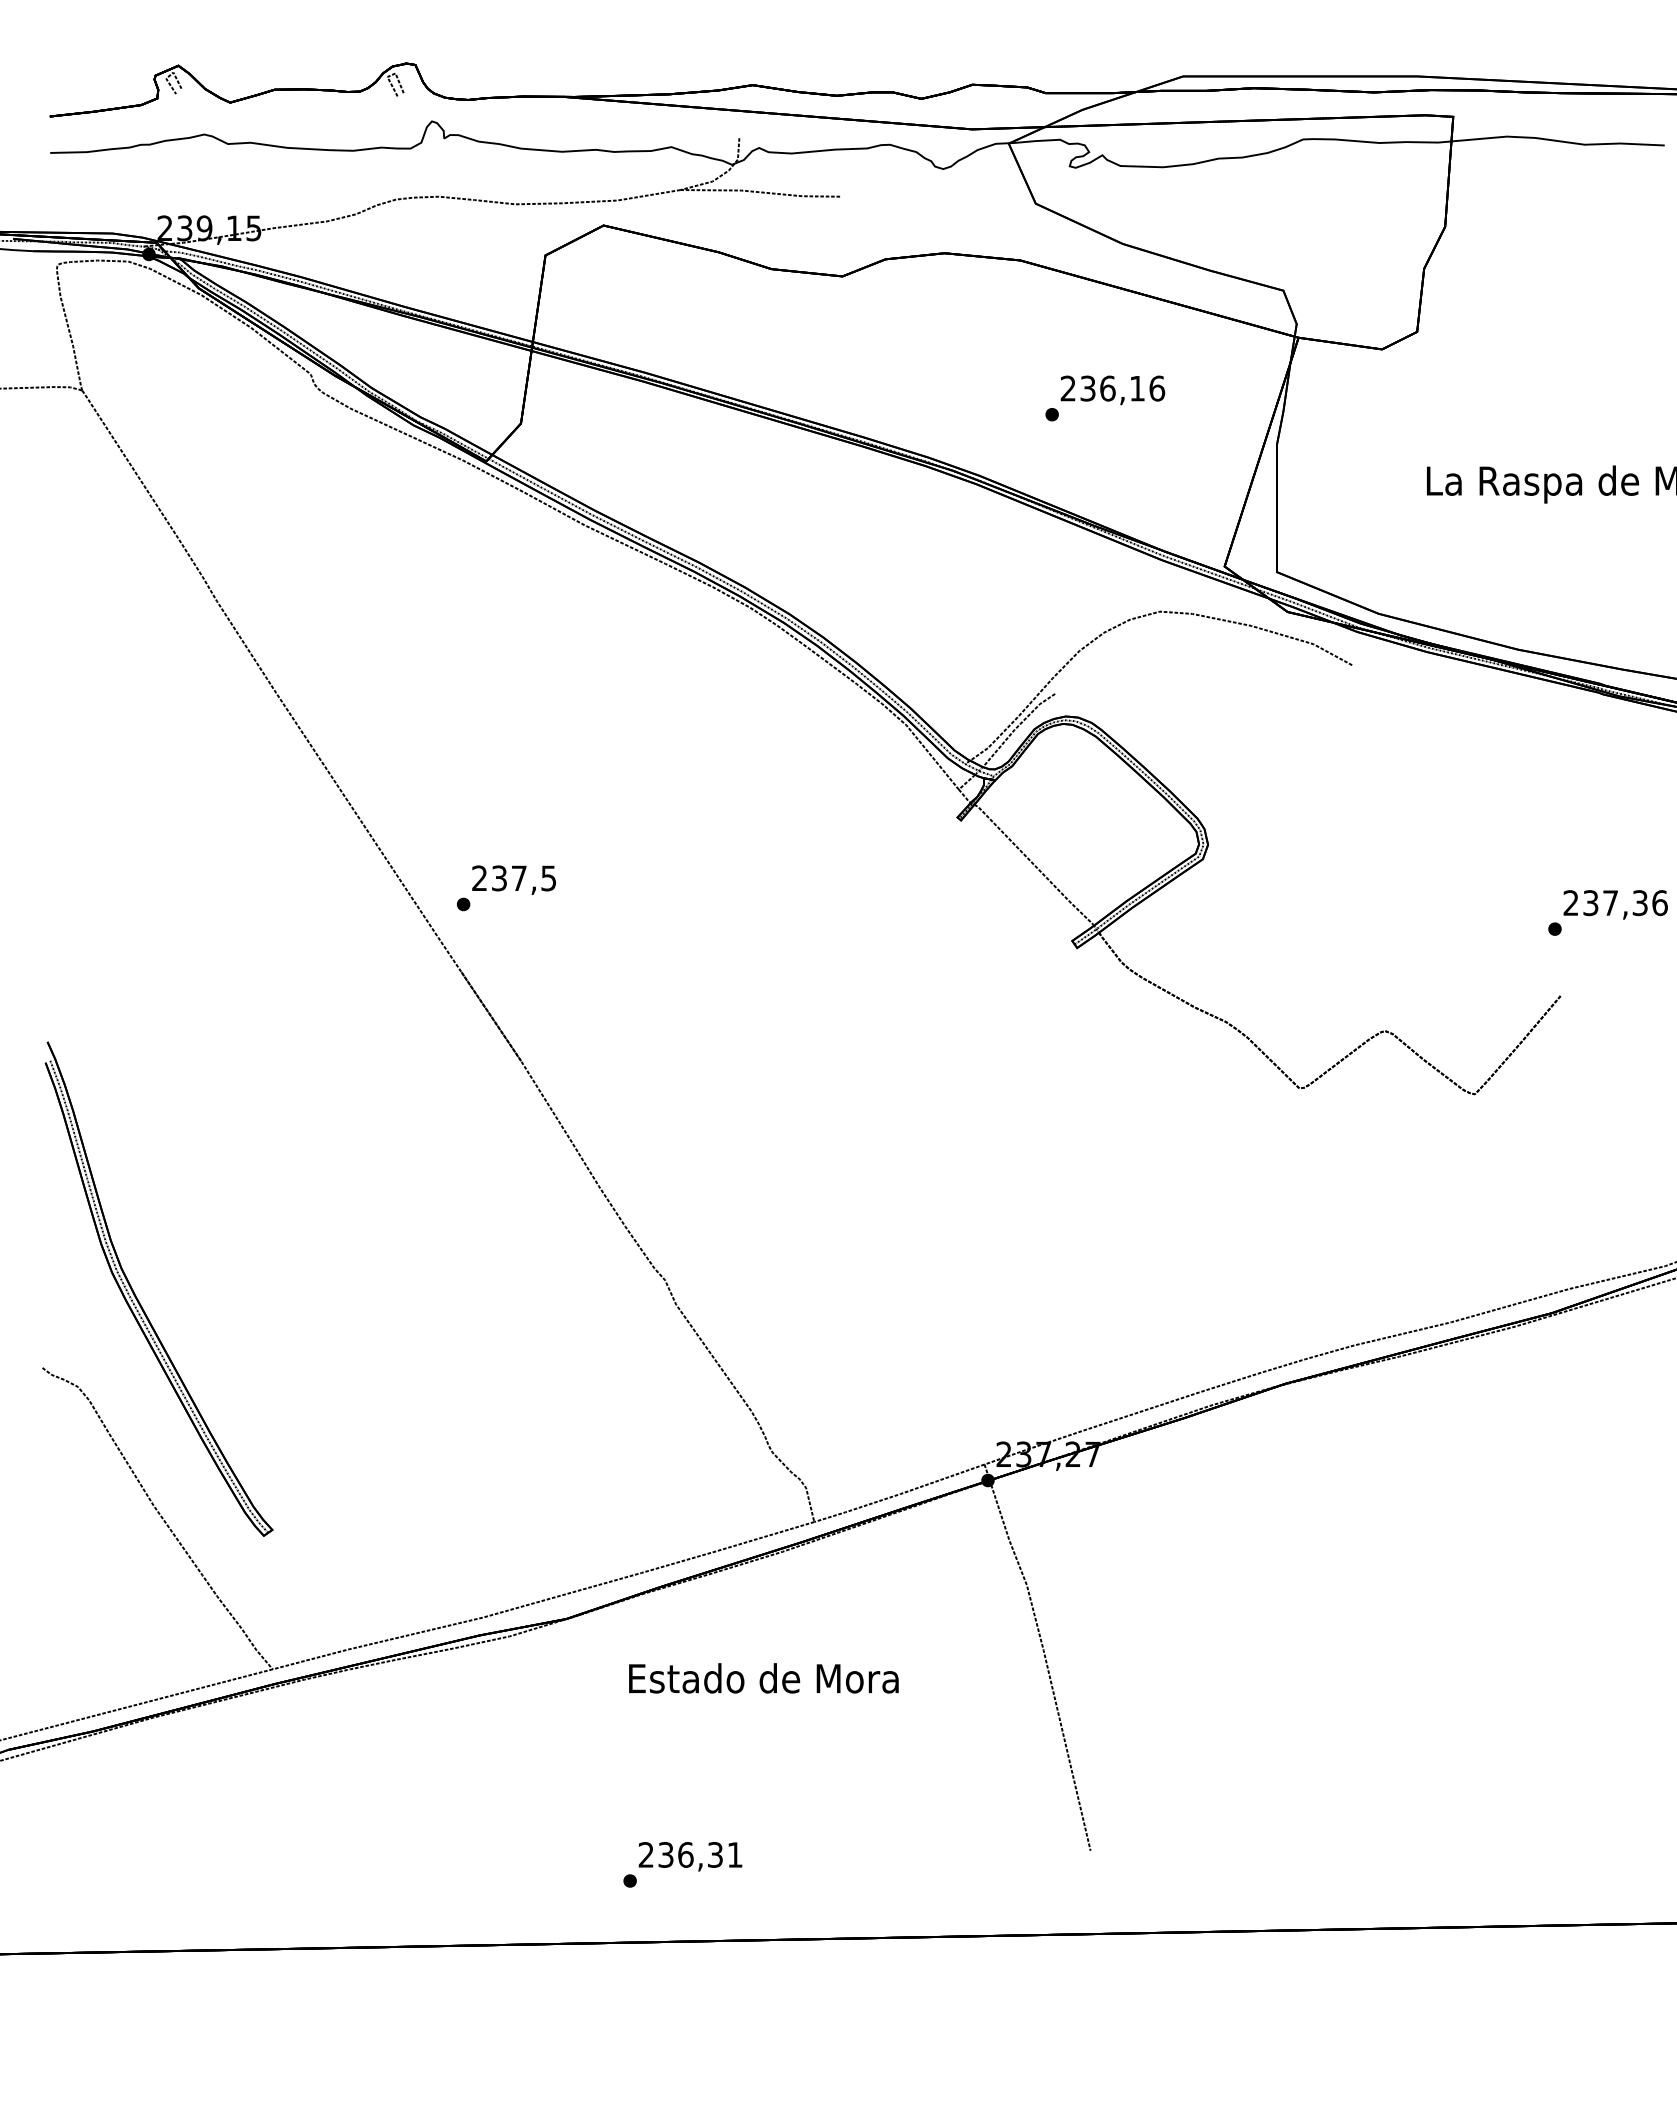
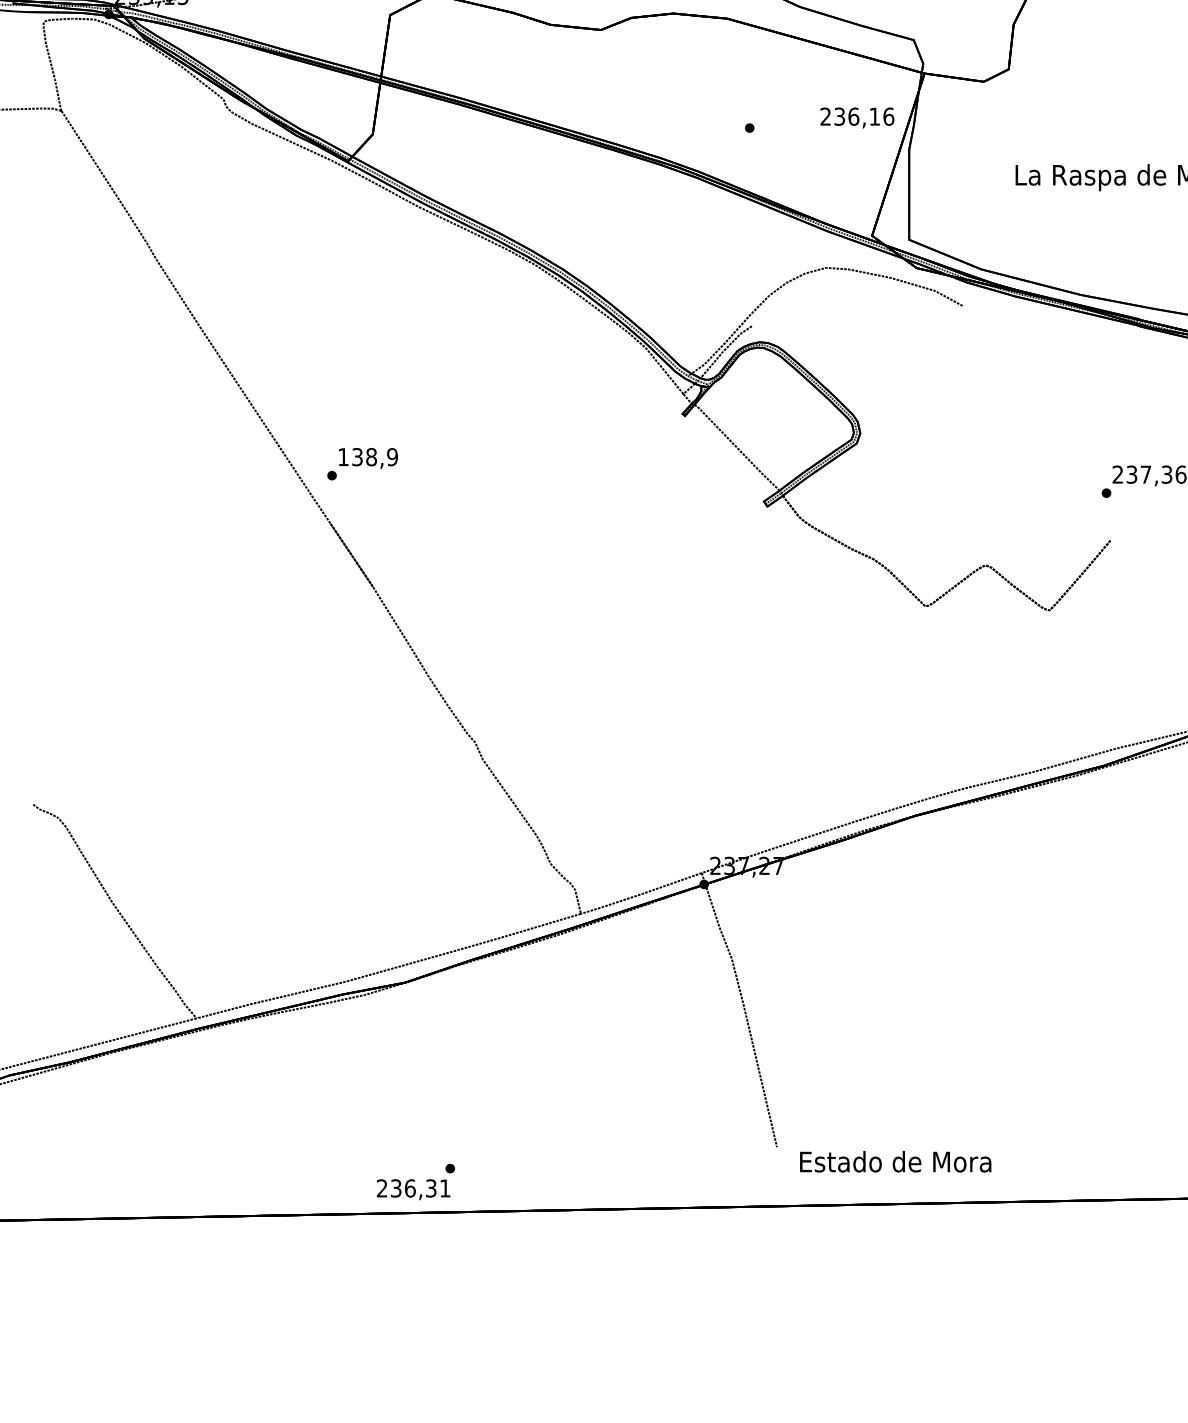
text: (1112, 390) -> (857, 118), moved
text: (514, 878) -> (368, 457), 237,5 -> 138,9
part: (138, 1299) -> (101, 755), removed
text: (763, 1678) -> (895, 1161), moved
text: (690, 1856) -> (413, 1189), moved

